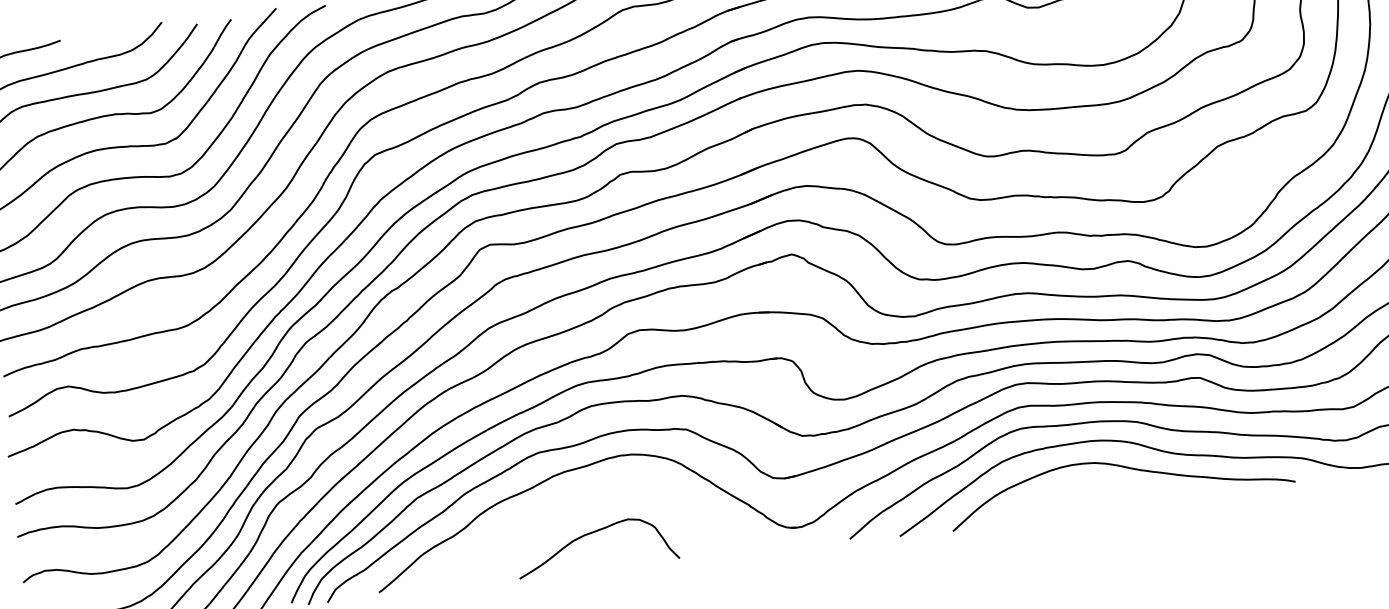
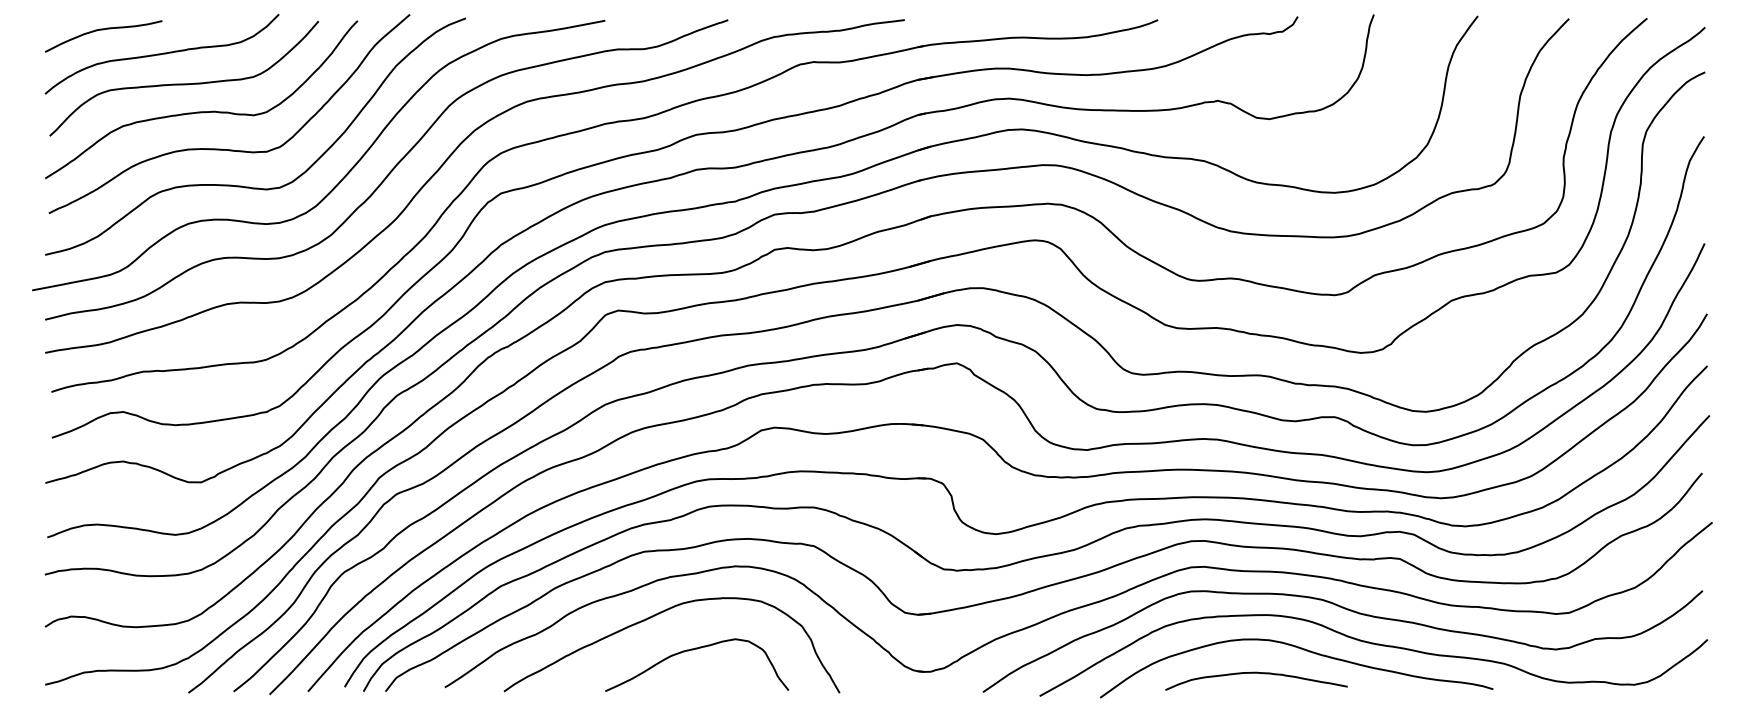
curve: (1086, 493) -> (1256, 673), added
curve: (557, 507) -> (657, 615), added

